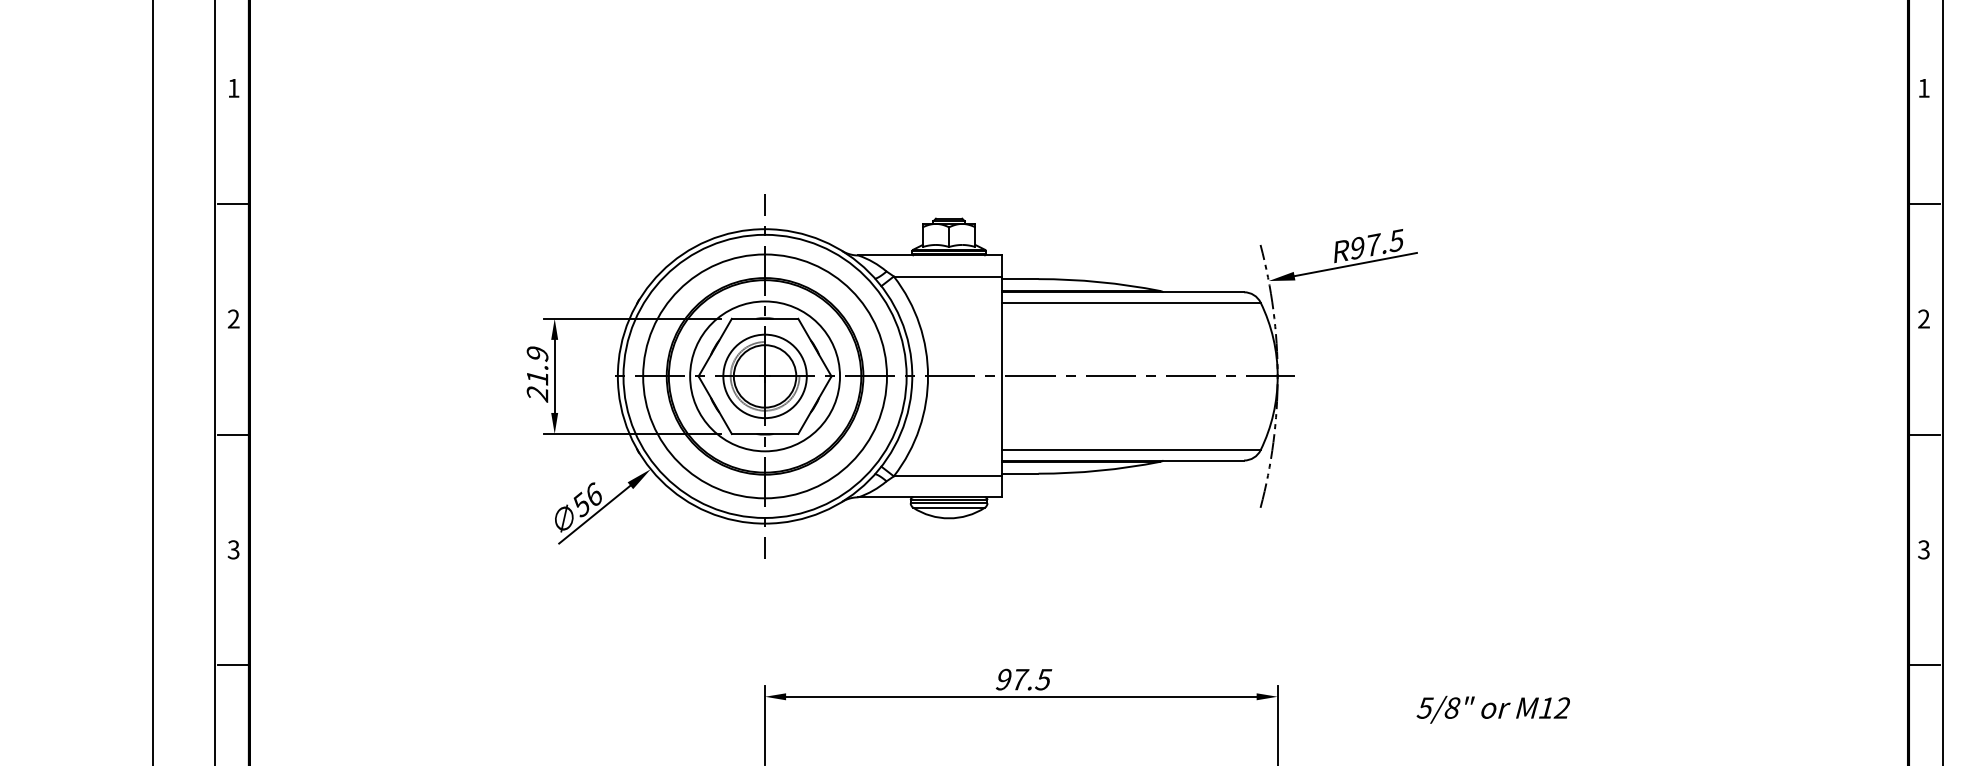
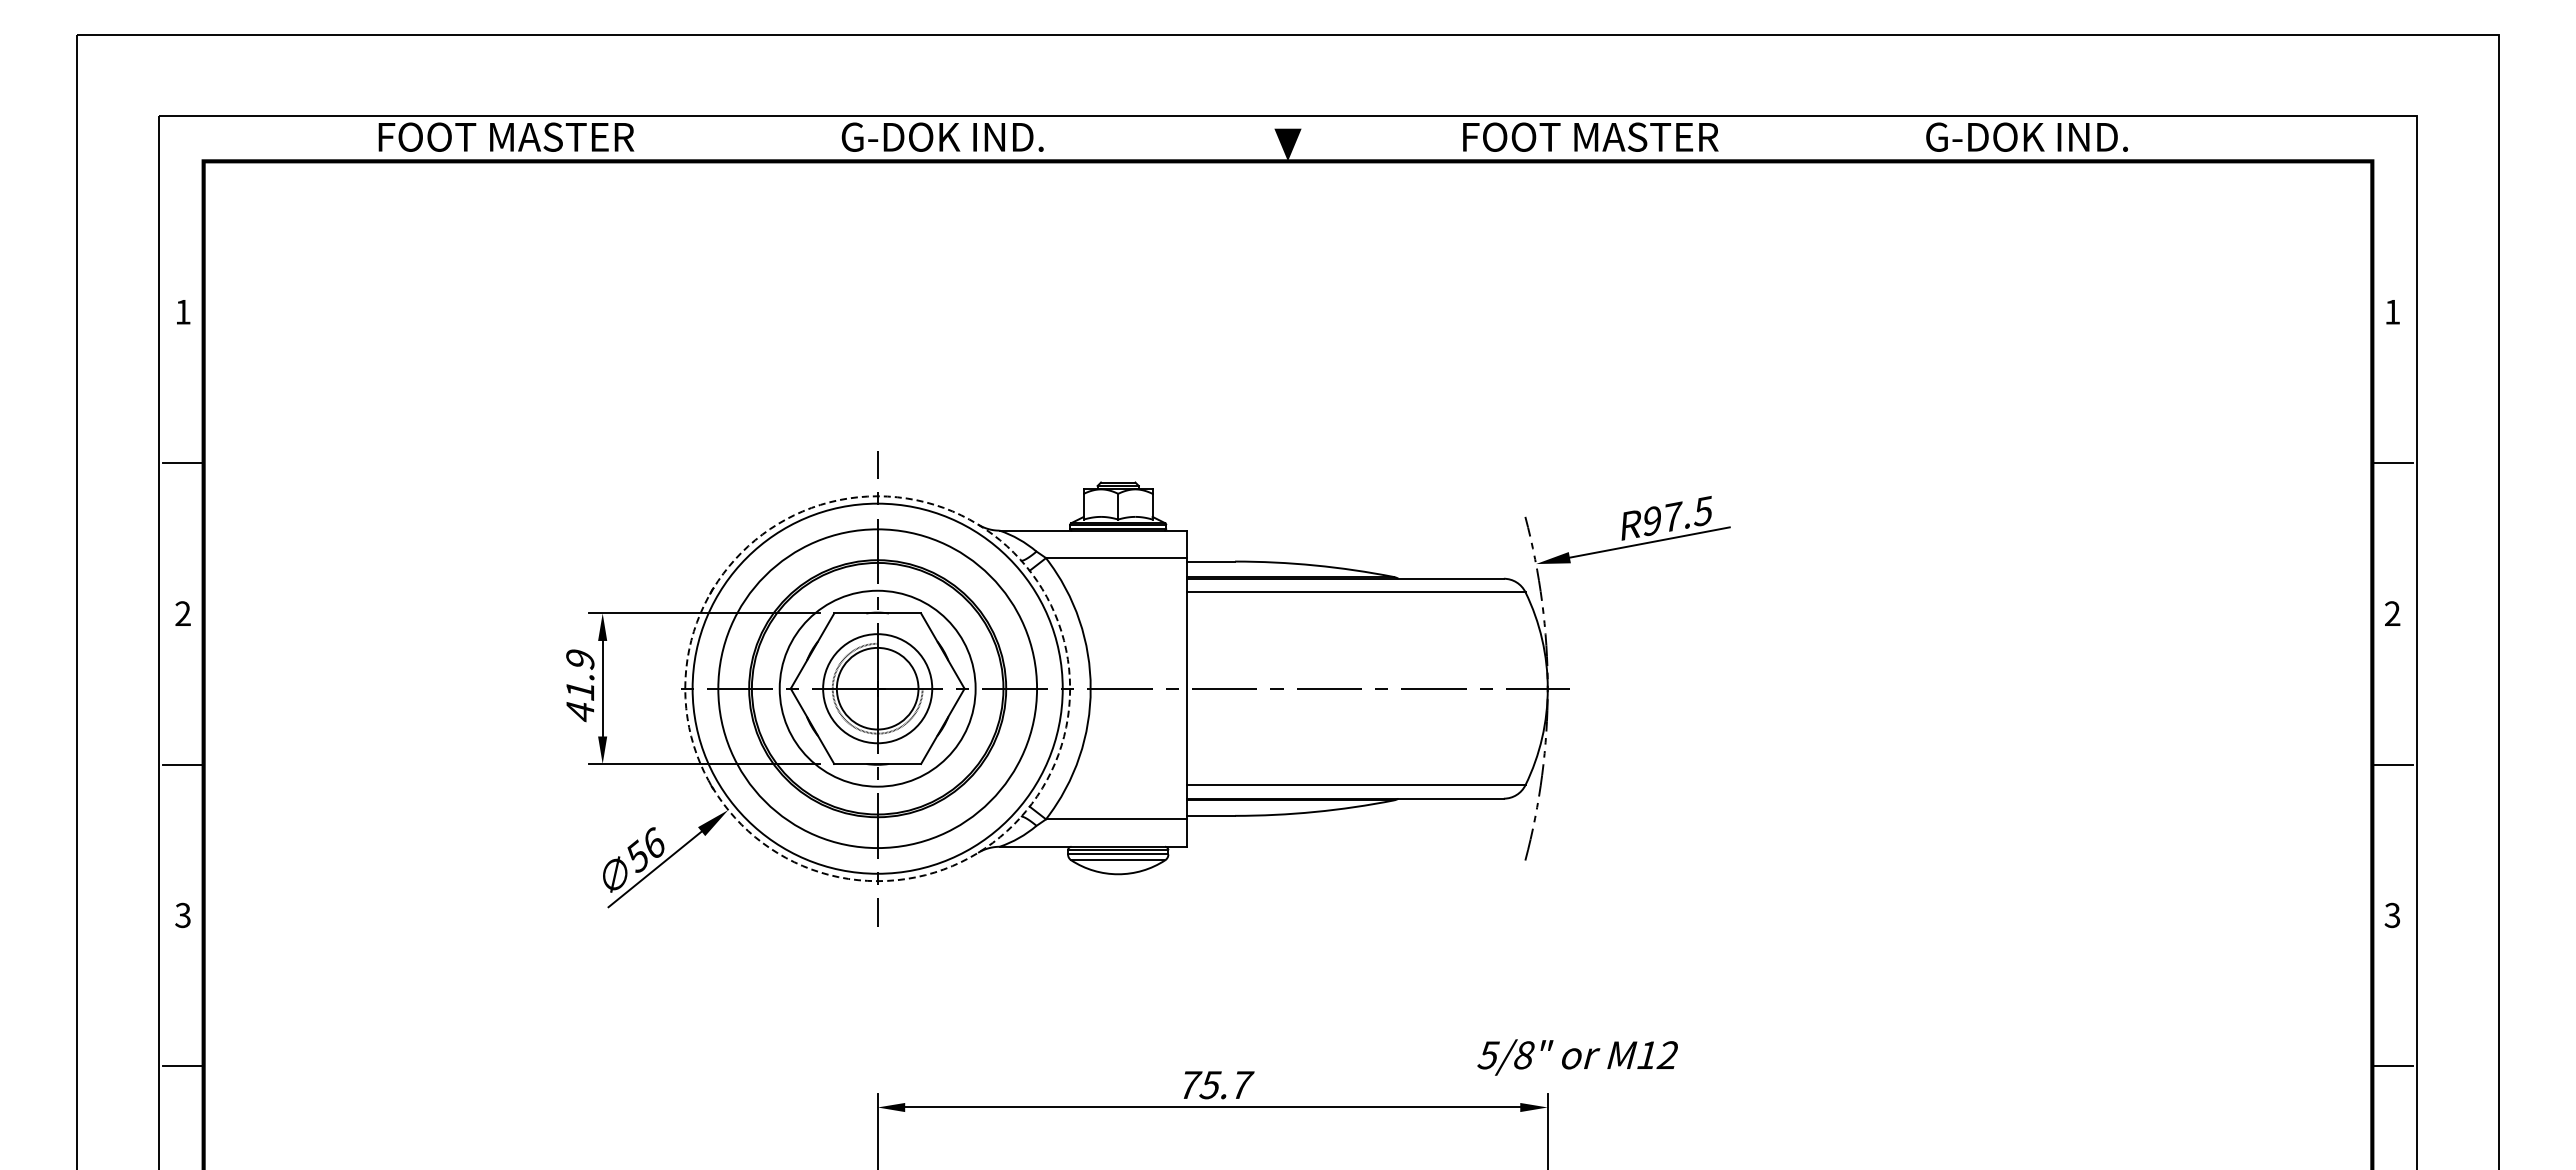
circle: (764, 376) -> (877, 688), solid -> dashed
text: (537, 394) -> (580, 712), 21.9 -> 41.9
text: (1024, 679) -> (1216, 1085), 97.5 -> 75.7
text: (1493, 709) -> (1577, 1057), moved

